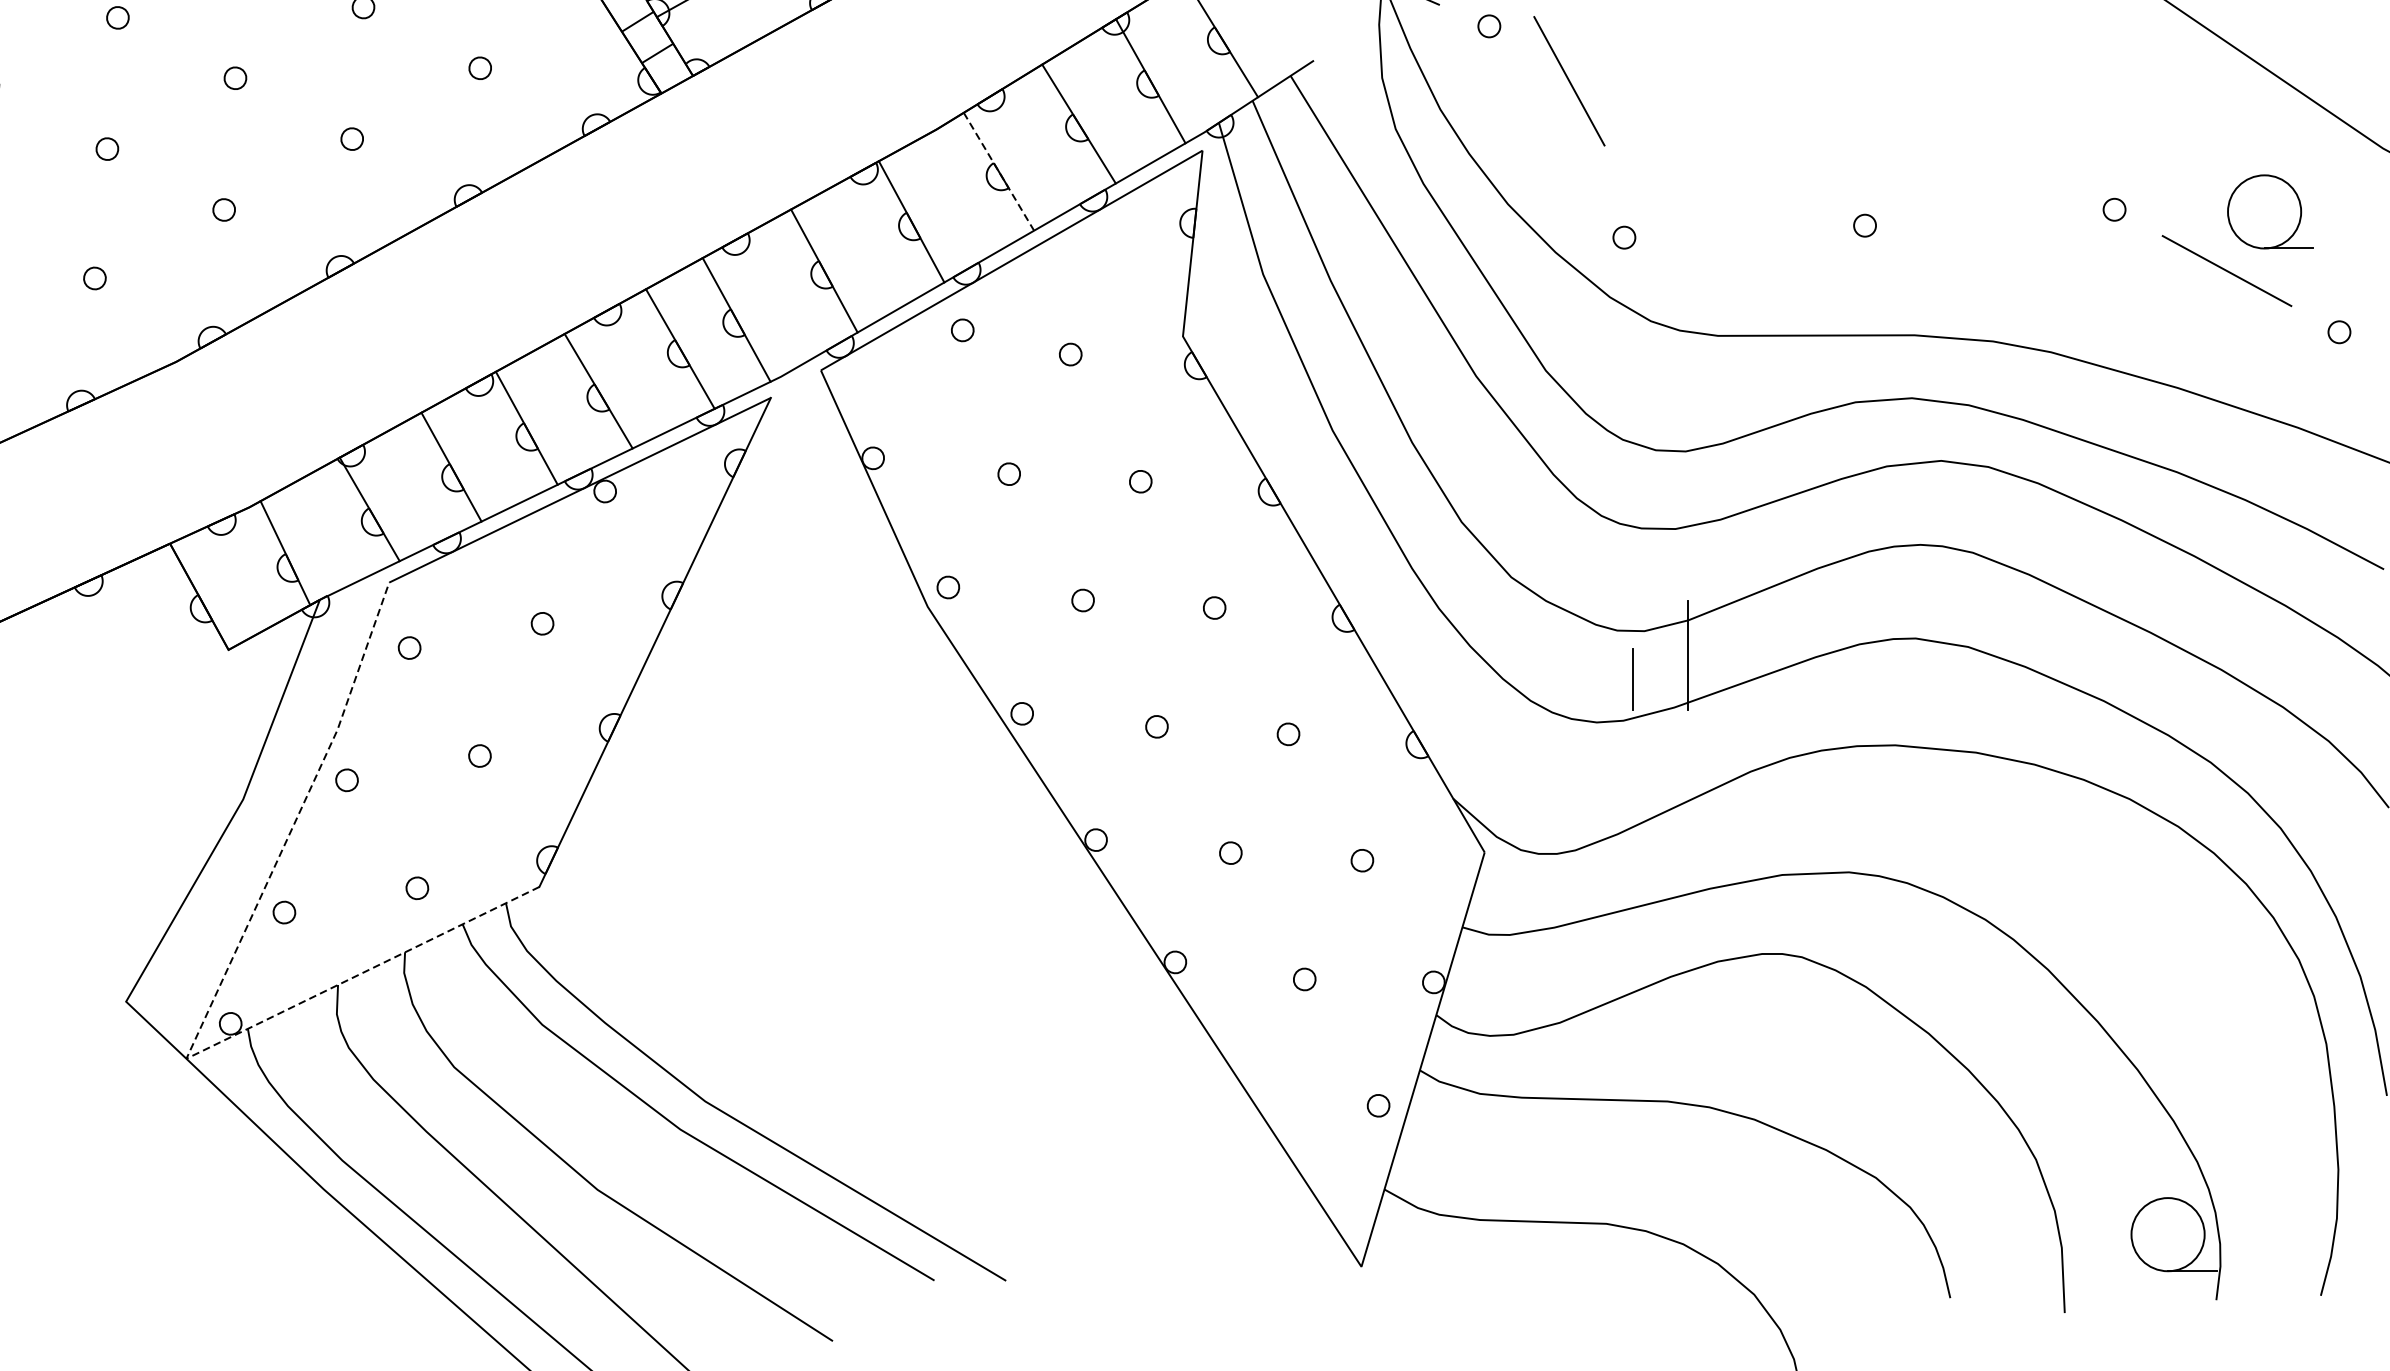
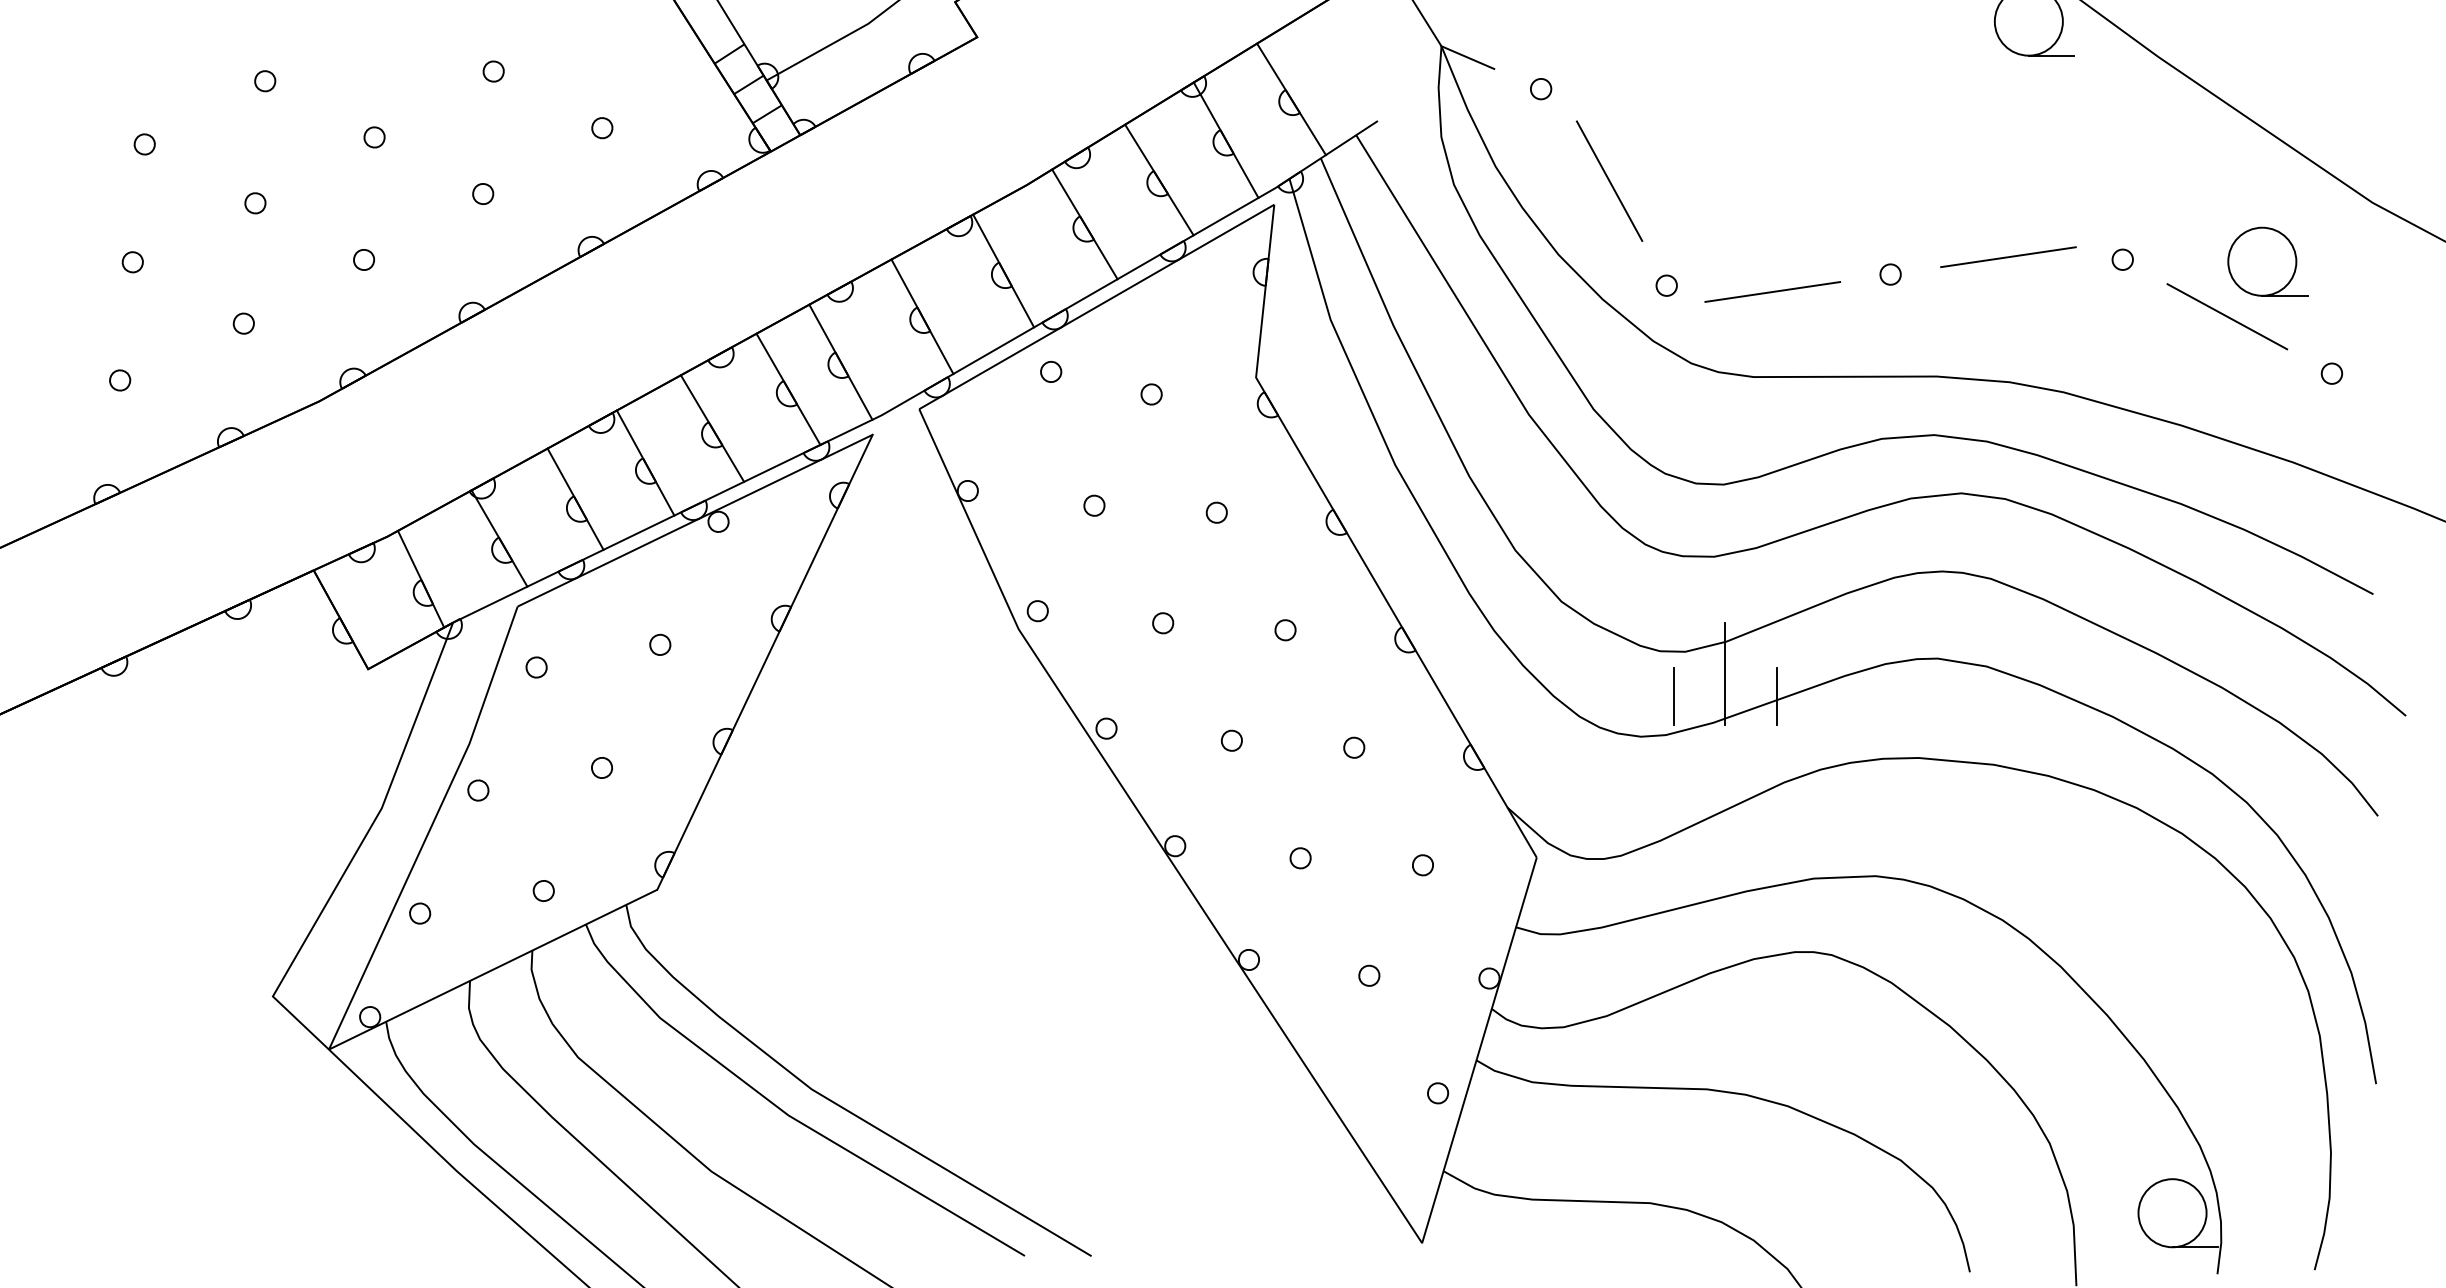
line: (1569, 80) -> (1609, 180), moved
line: (998, 171) -> (1084, 224), dashed -> solid
line: (1991, 207) -> (2008, 257), added
line: (1738, 243) -> (1772, 291), added
line: (1742, 679) -> (1776, 696), added
line: (212, 1001) -> (353, 996), dashed -> solid

